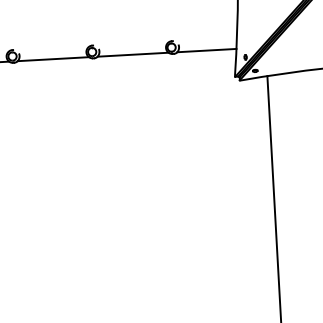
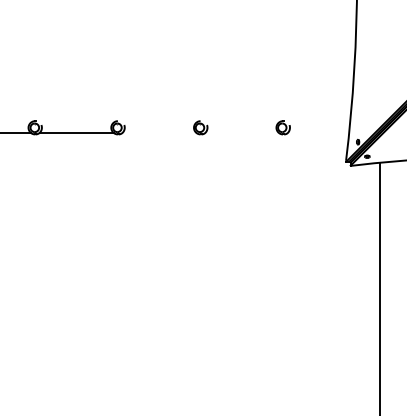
line: (206, 50) -> (318, 132), removed
line: (132, 54) -> (241, 132), removed
line: (53, 58) -> (159, 132), removed

